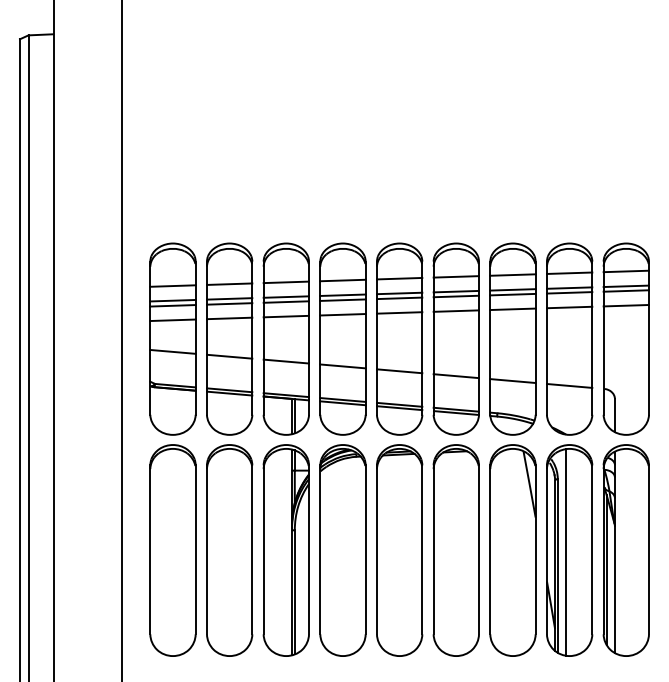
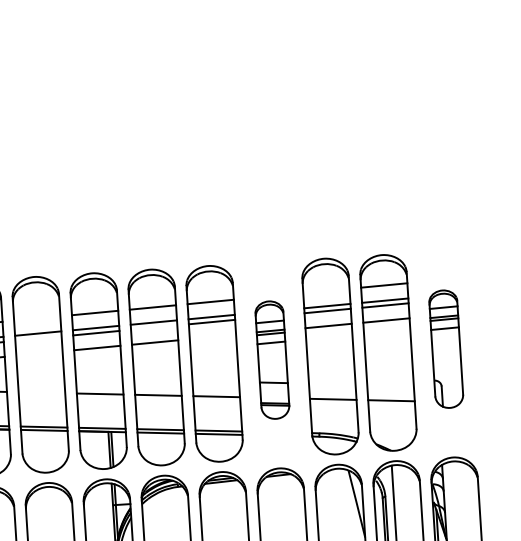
line: (512, 274) -> (325, 290), removed
line: (229, 283) -> (37, 317), removed
line: (342, 299) -> (153, 326), removed
line: (229, 303) -> (38, 338), removed
line: (399, 312) -> (212, 336), removed
line: (229, 318) -> (39, 353), removed
part: (455, 338) -> (271, 359), size x0.6
part: (625, 338) -> (445, 348), size x0.6
line: (229, 356) -> (41, 392), removed

